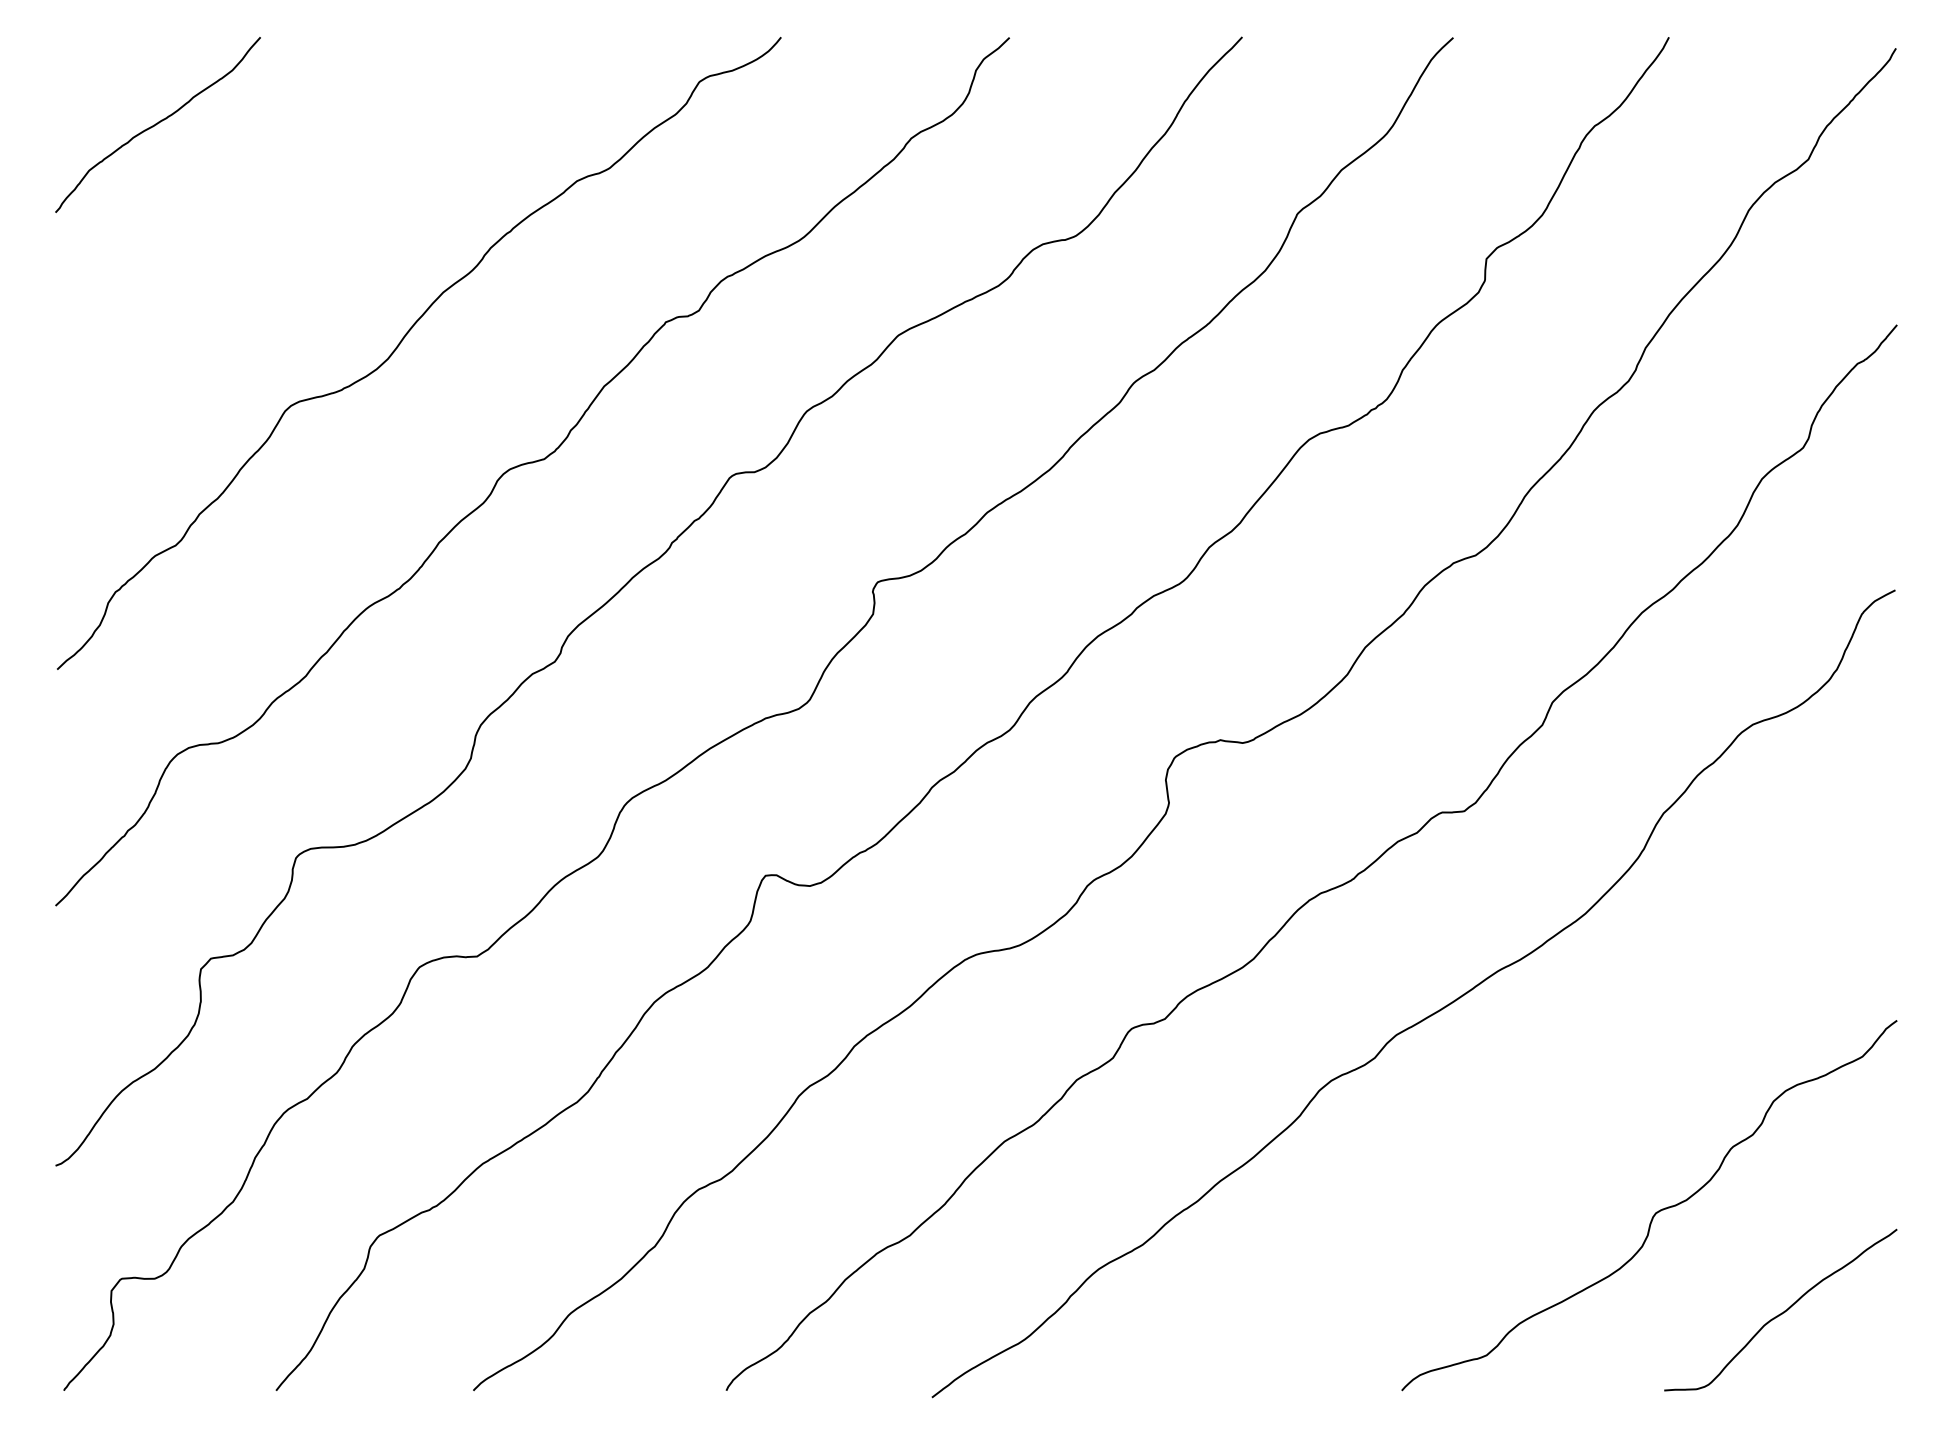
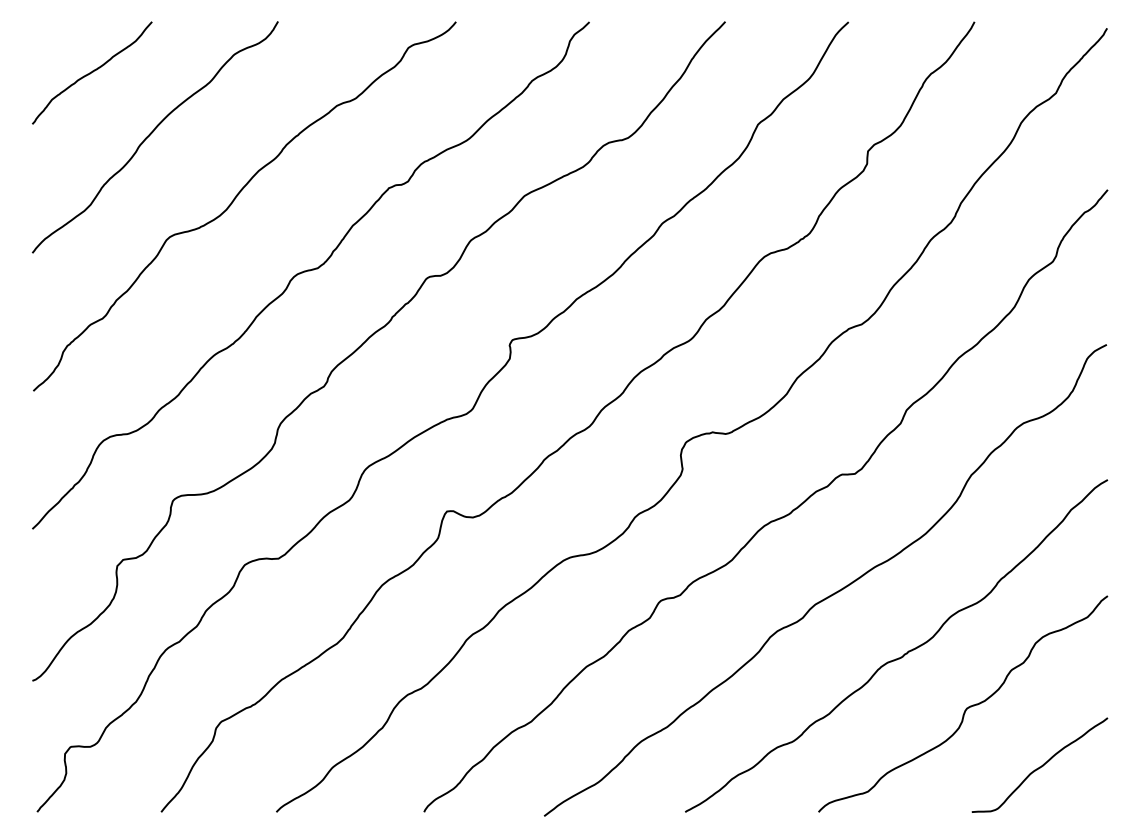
curve: (261, 228) -> (152, 133), added
curve: (1548, 1118) -> (904, 653), added

